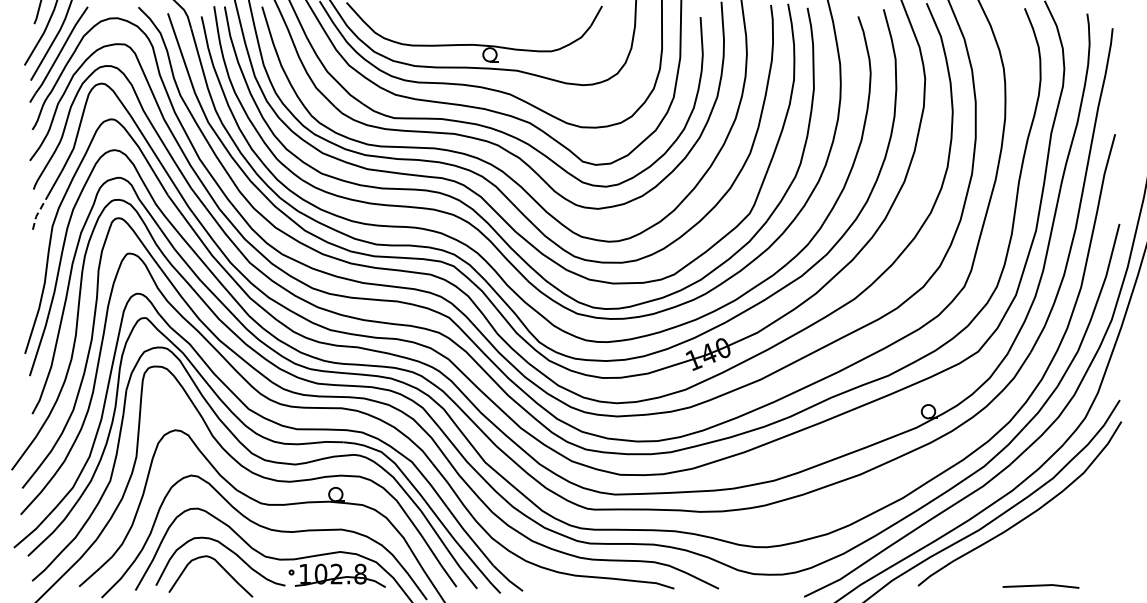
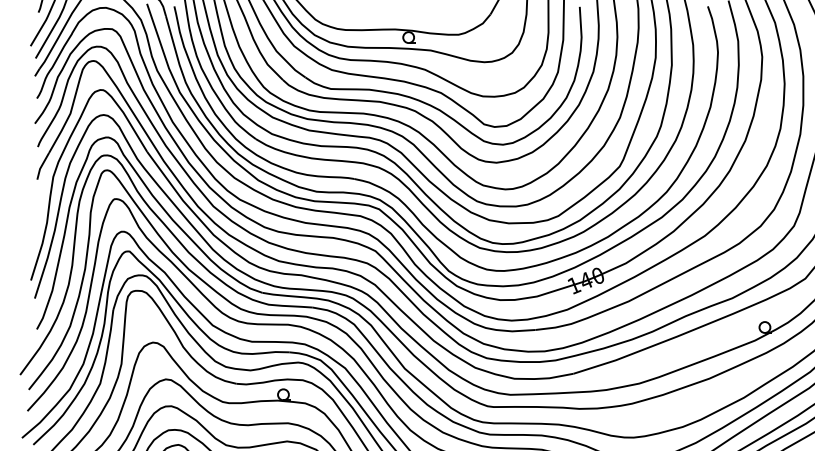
line: (38, 213) -> (41, 166), dashed -> solid

